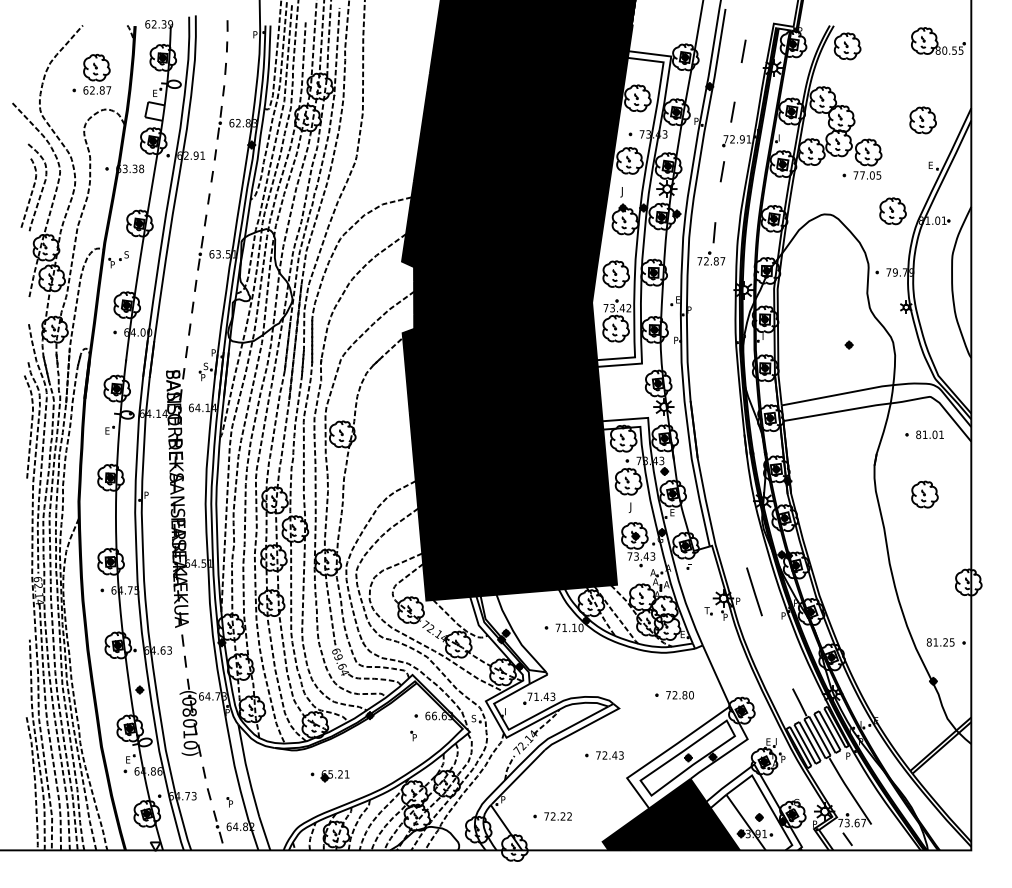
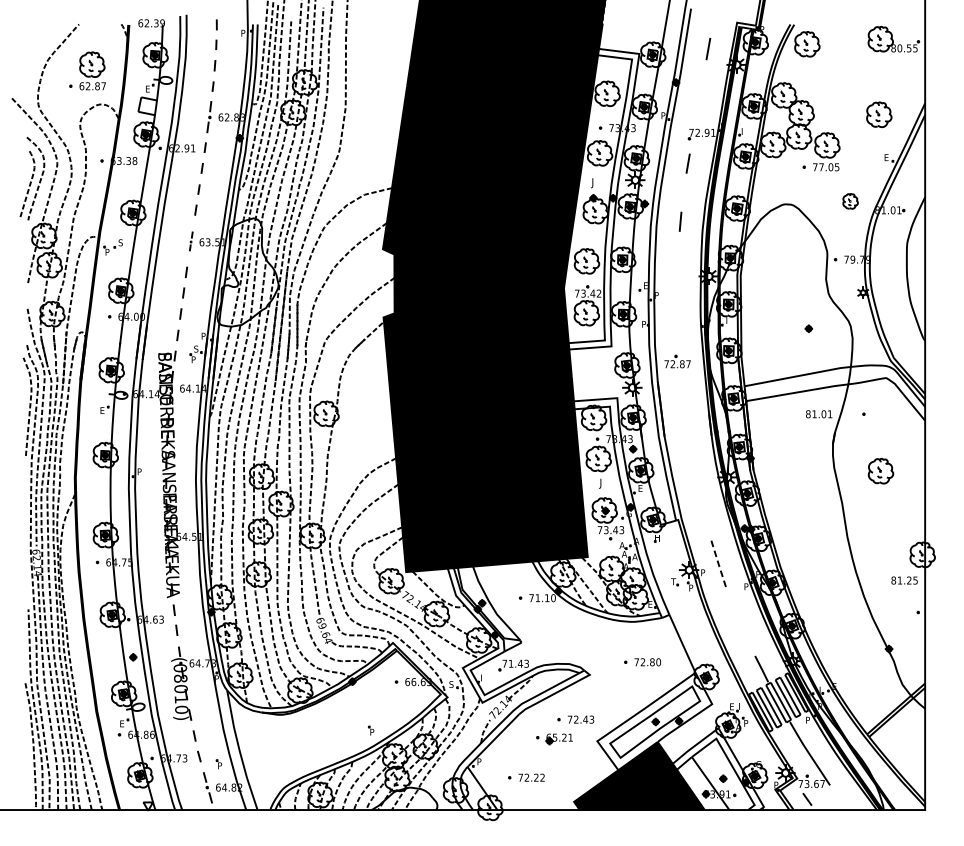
line: (732, 111) -> (697, 106), removed
part: (892, 211) -> (850, 201), size x0.6
part: (200, 253) -> (191, 241), size x0.6
part: (711, 258) -> (677, 361), moved
text: (929, 434) -> (818, 413), moved
line: (754, 592) -> (718, 564), solid -> dashed
text: (940, 642) -> (904, 580), moved
part: (413, 735) -> (371, 730), moved
part: (329, 776) -> (553, 739), moved

